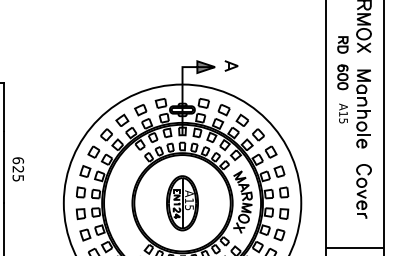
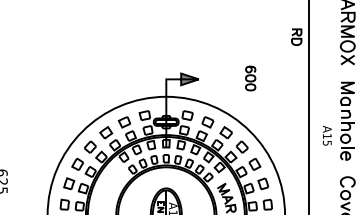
part: (342, 44) -> (296, 36), moved
part: (231, 65) -> (215, 77), removed
part: (342, 77) -> (250, 78), moved
text: (343, 113) -> (327, 135), moved

